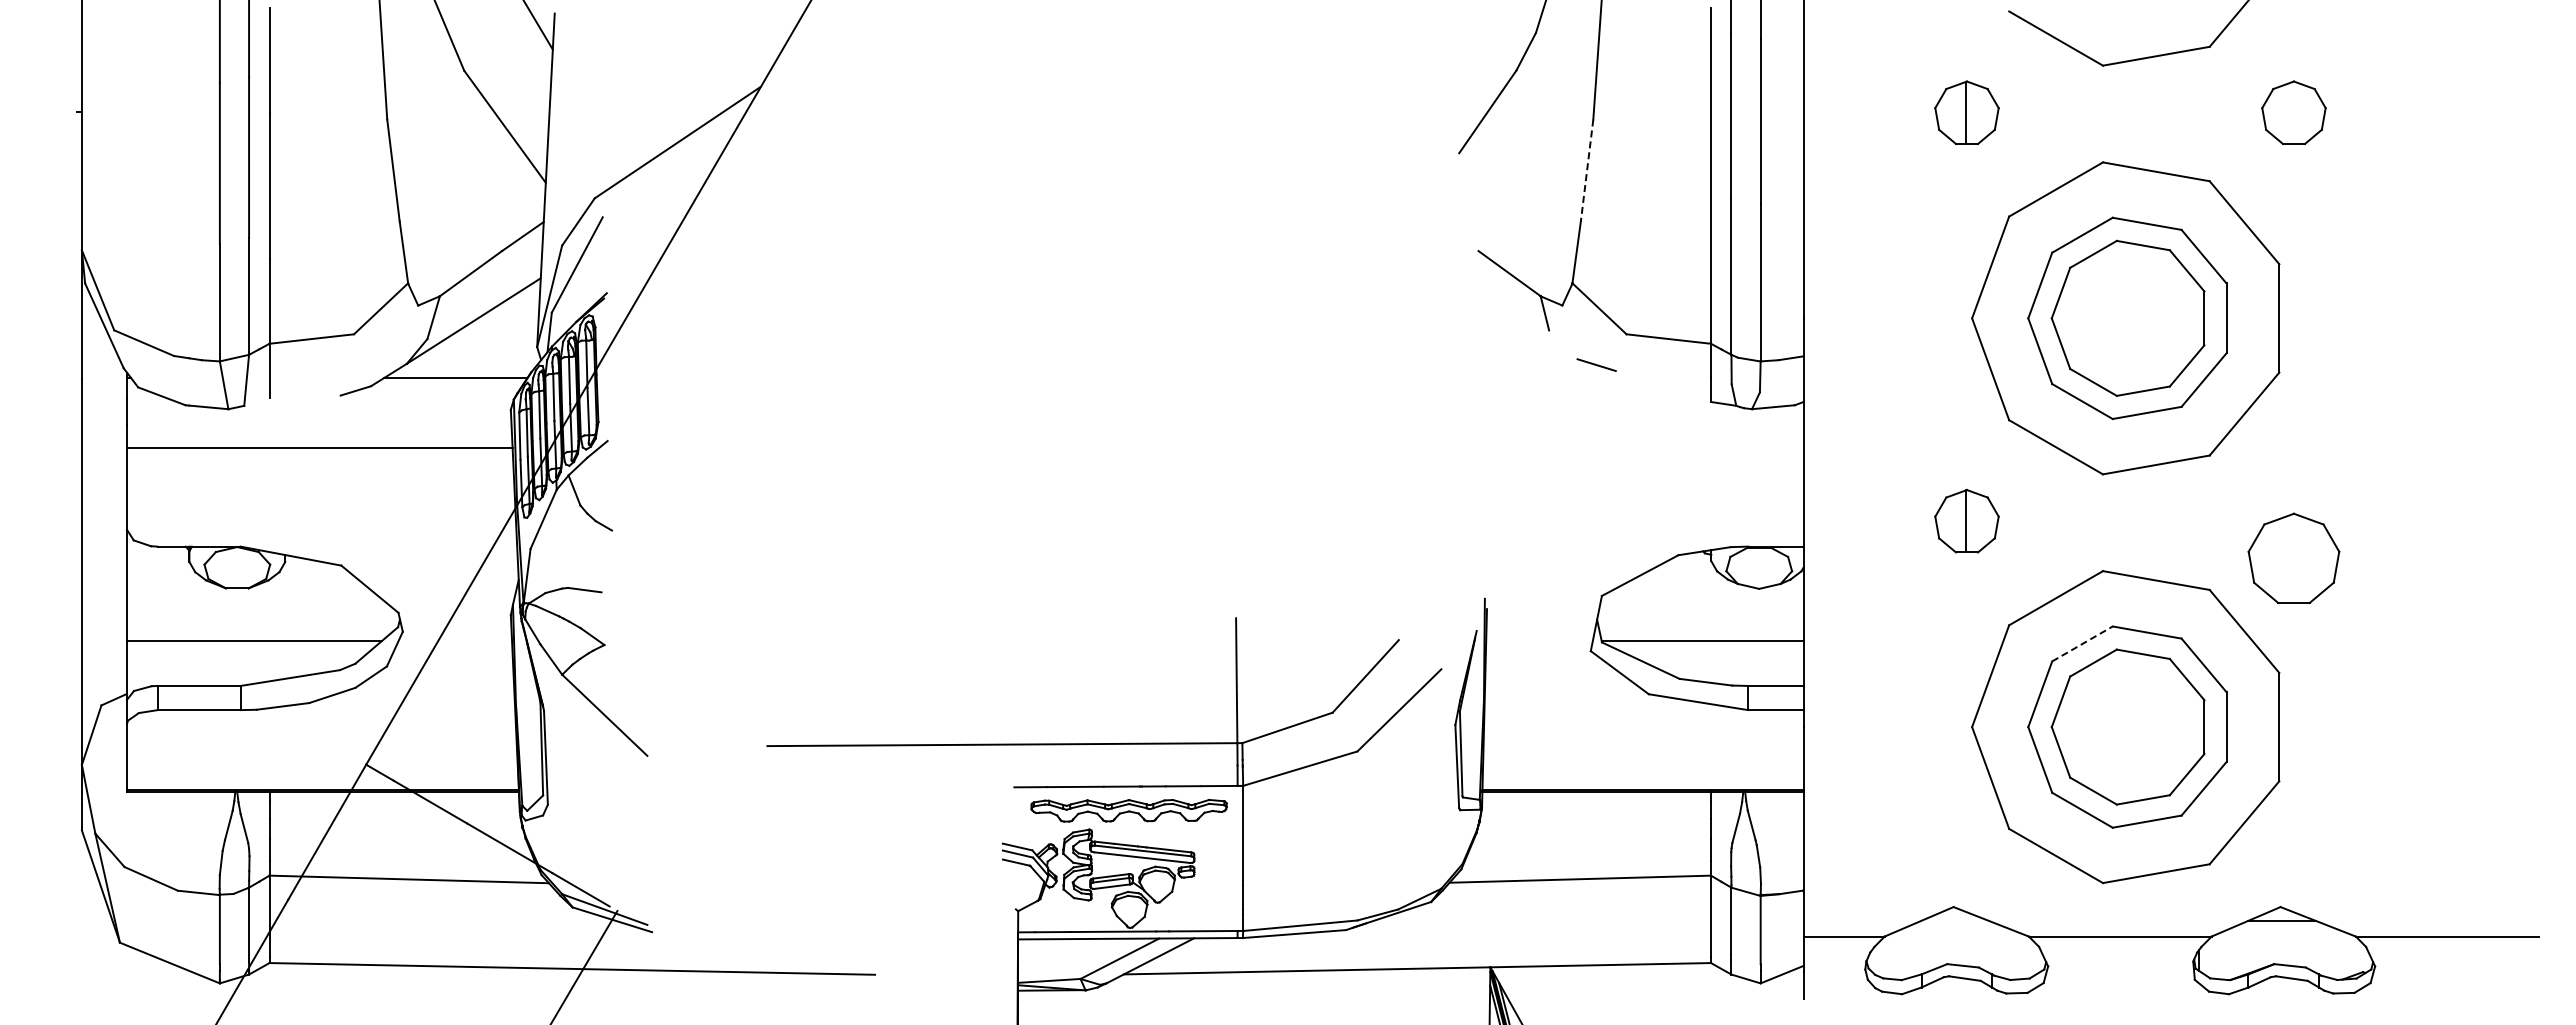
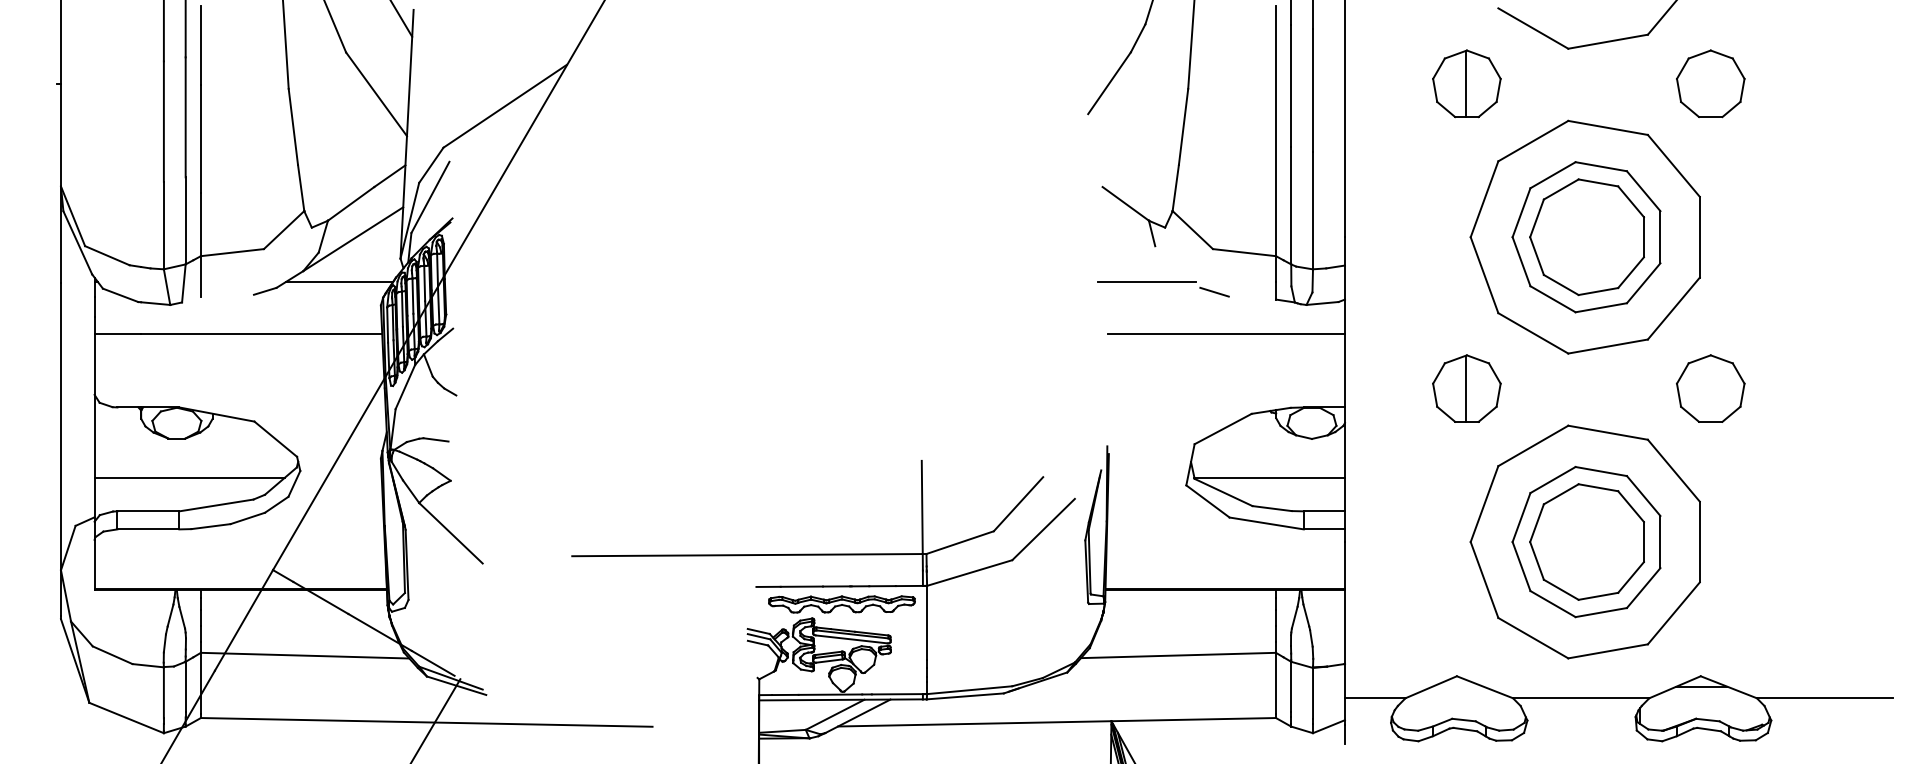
part: (1966, 112) -> (1466, 83), size x1.43
part: (2293, 112) -> (1710, 83), size x1.43
line: (1587, 171) -> (1183, 127), dashed -> solid
line: (1596, 364) -> (1214, 291), moved
line: (1538, 378) -> (1147, 282), added
line: (1644, 447) -> (1226, 333), added
part: (1966, 520) -> (1466, 387), size x1.43
part: (2293, 557) -> (1710, 387), moved
line: (2082, 643) -> (1553, 479), dashed -> solid

